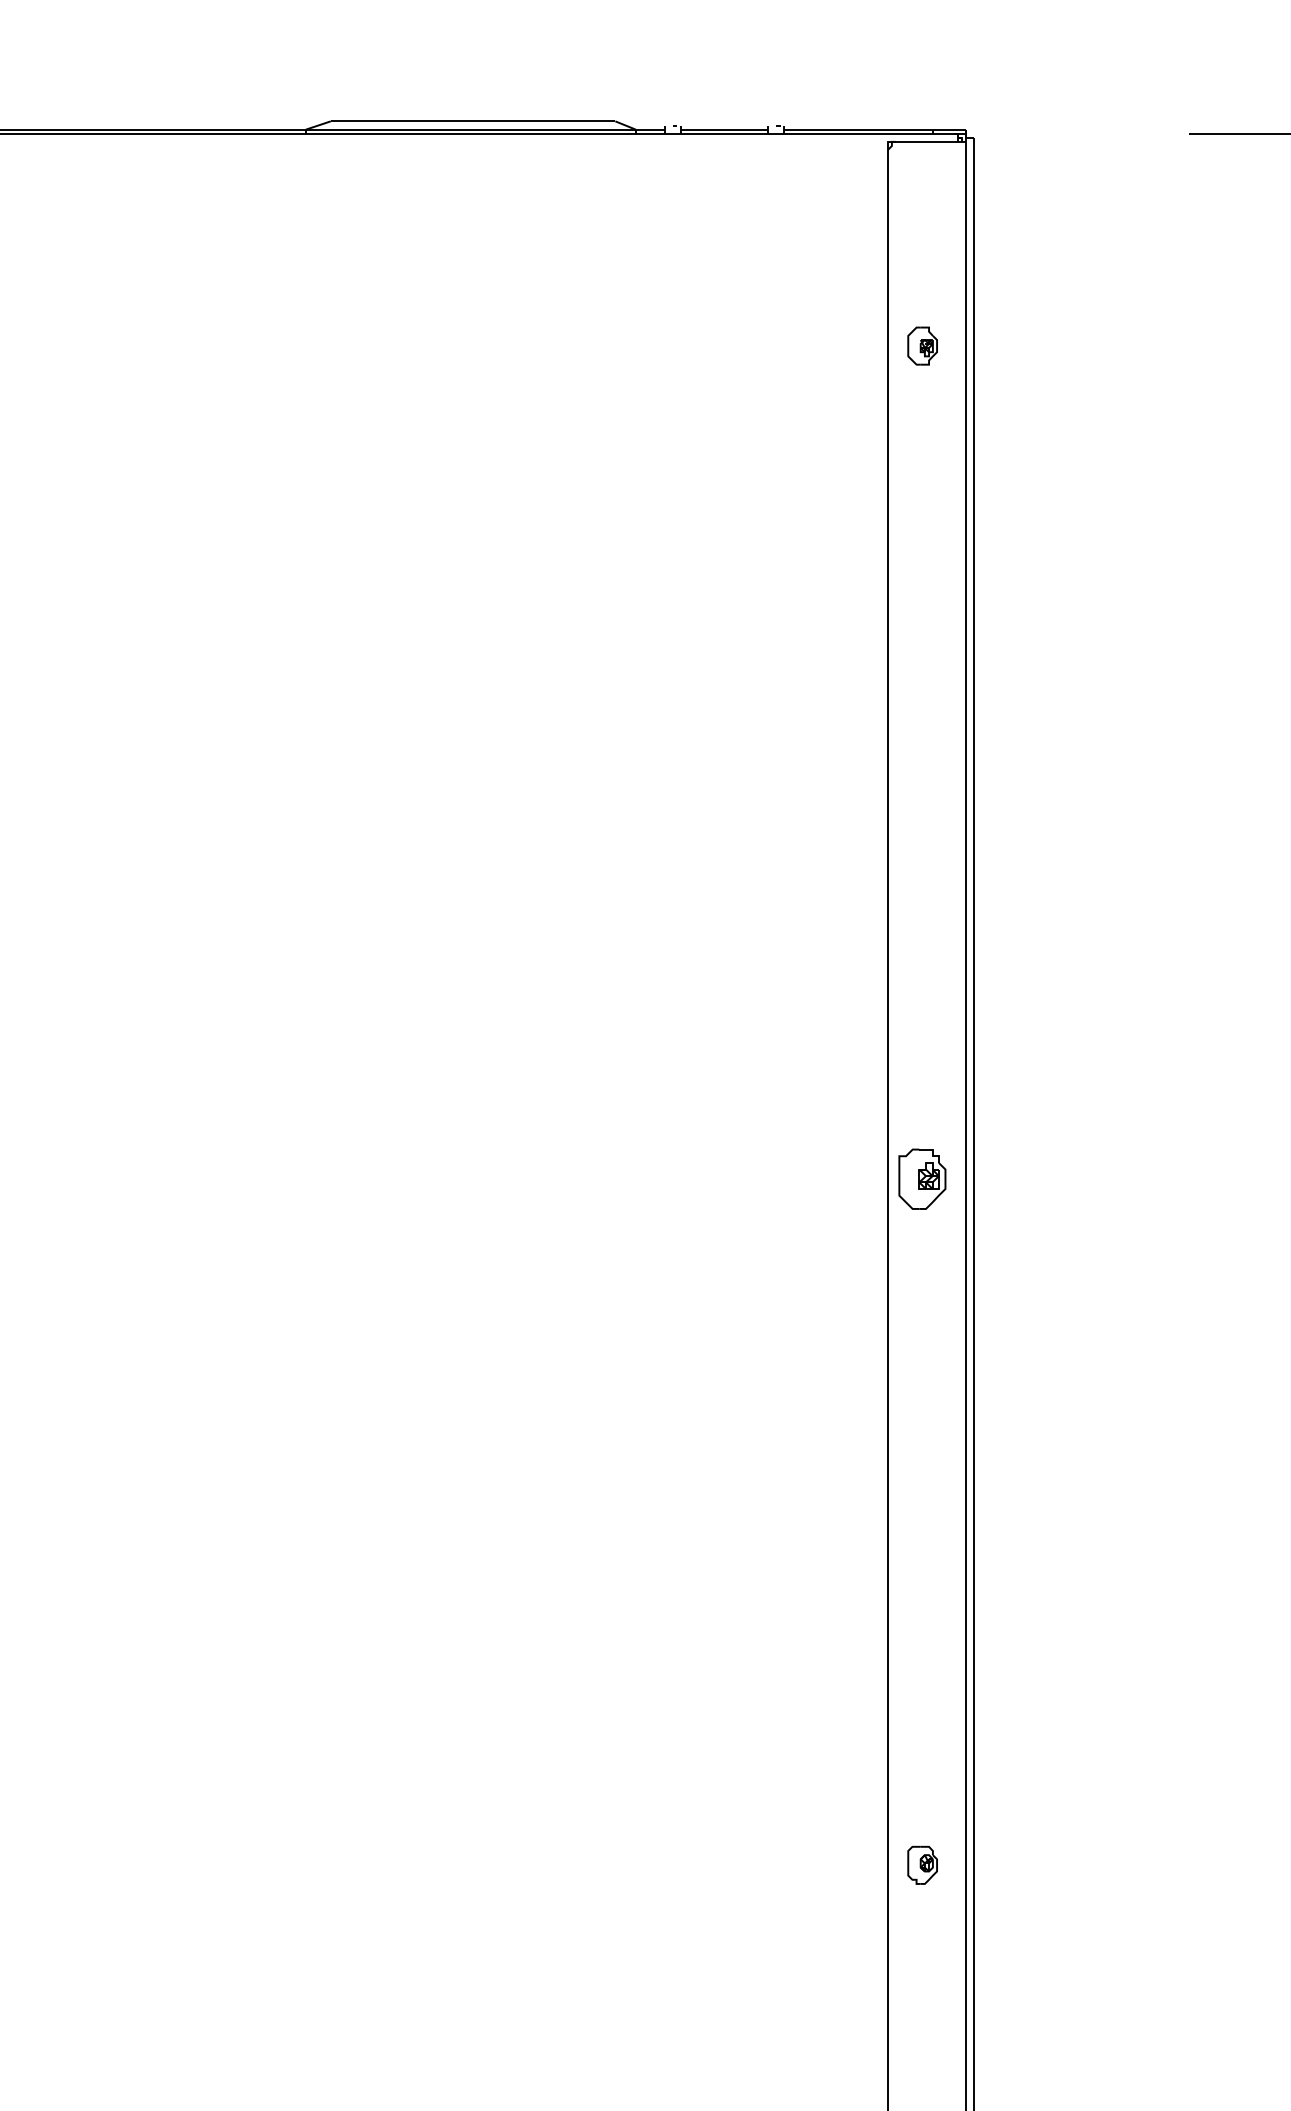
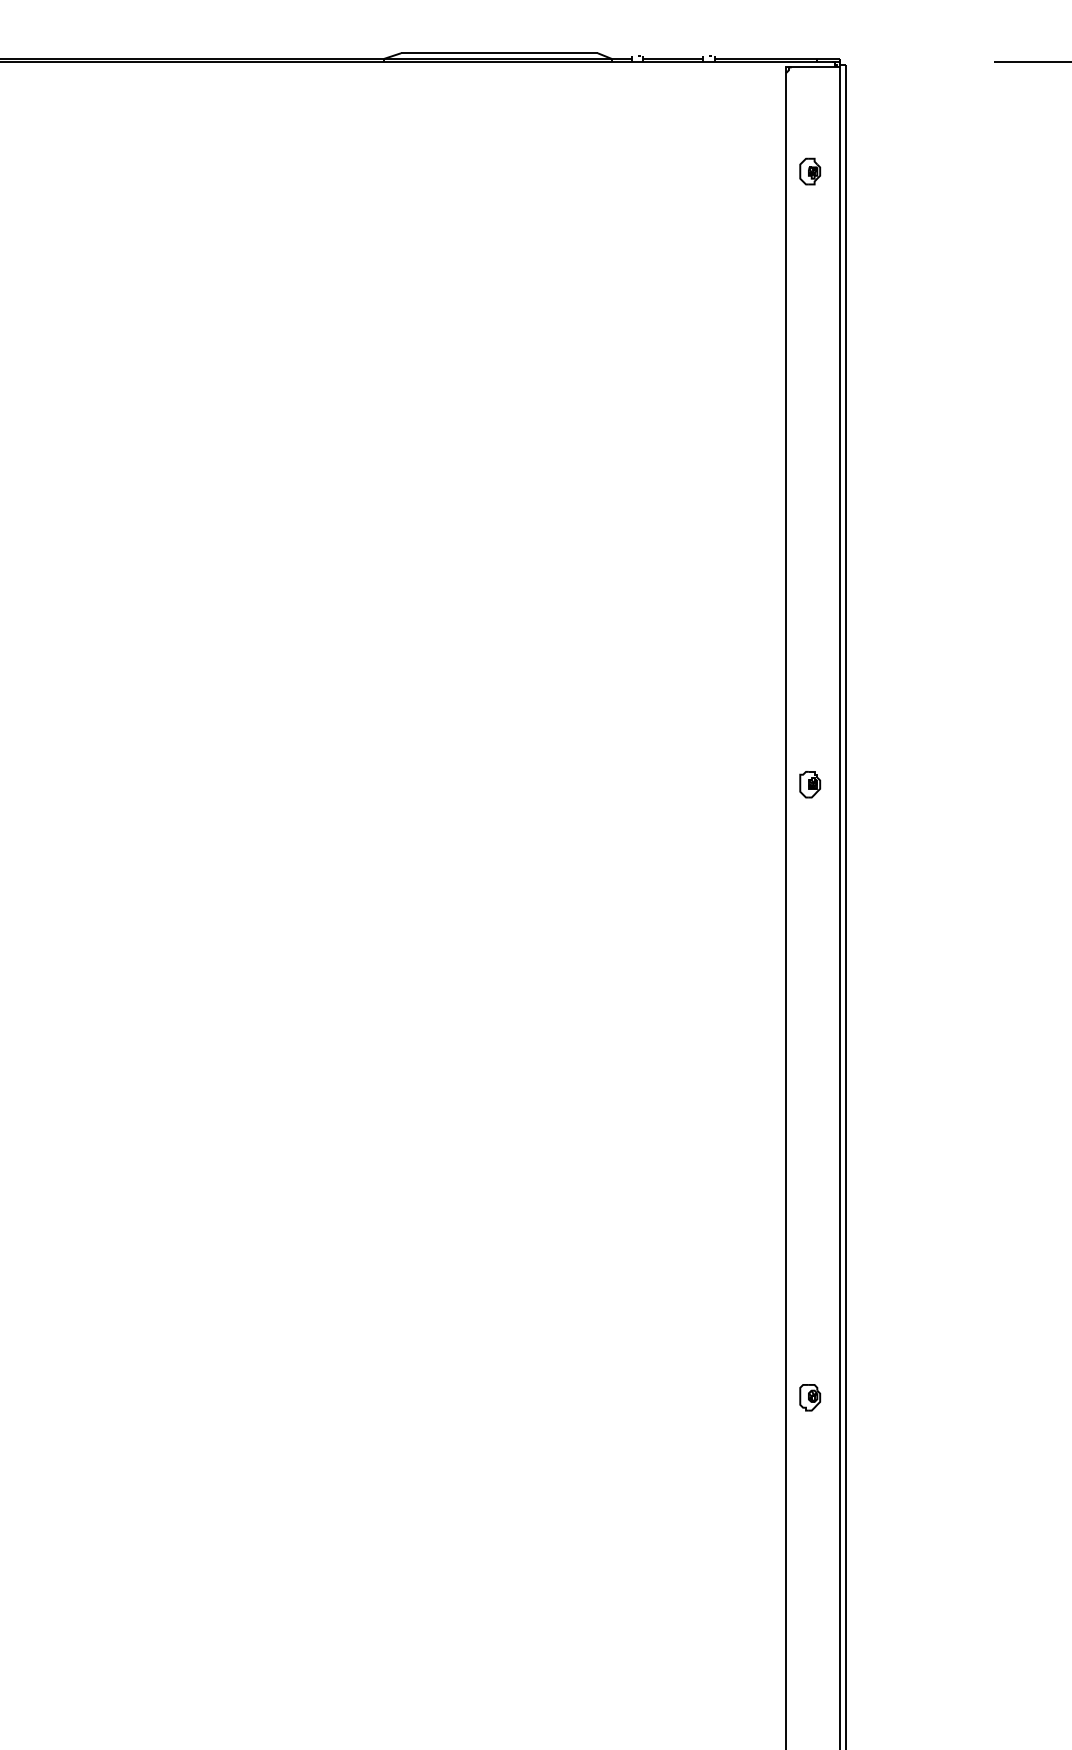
part: (923, 345) -> (810, 171), moved
part: (923, 1179) -> (810, 784), size x0.62
part: (923, 1864) -> (810, 1397), moved

